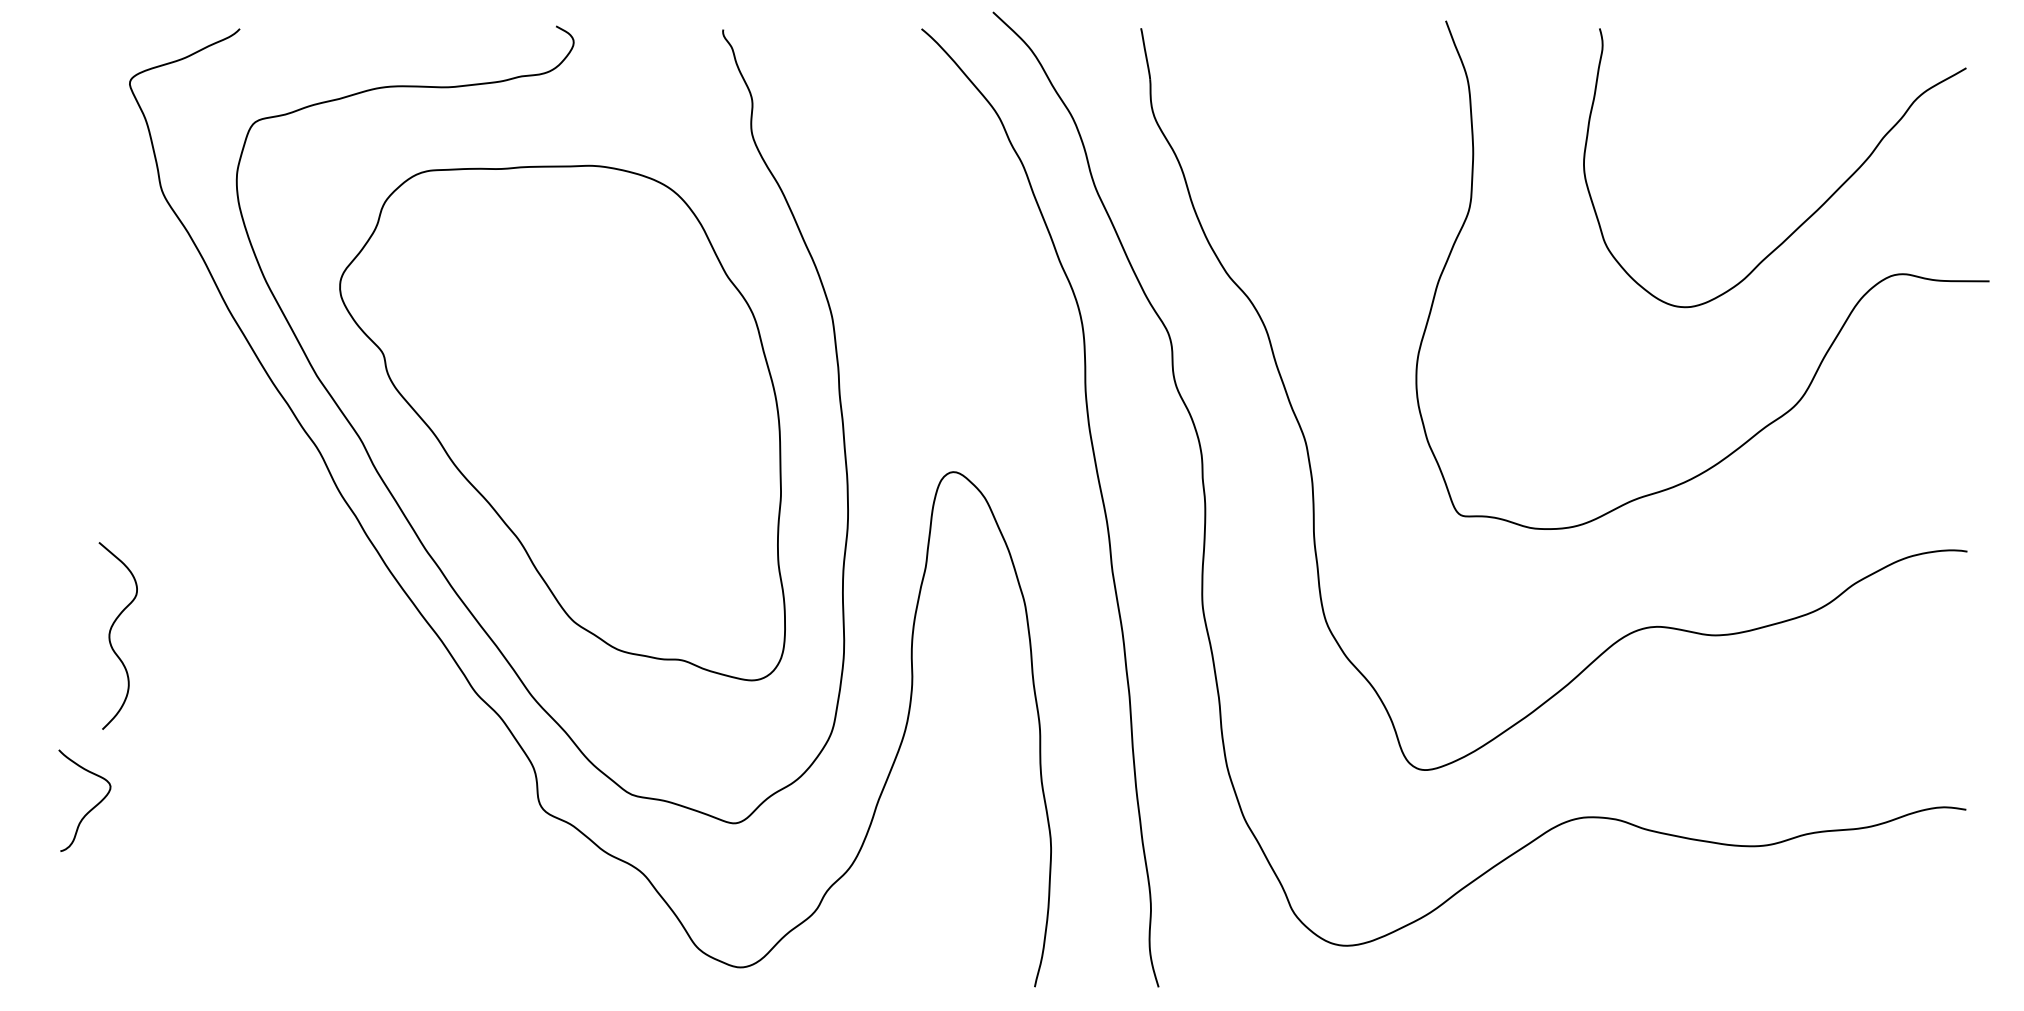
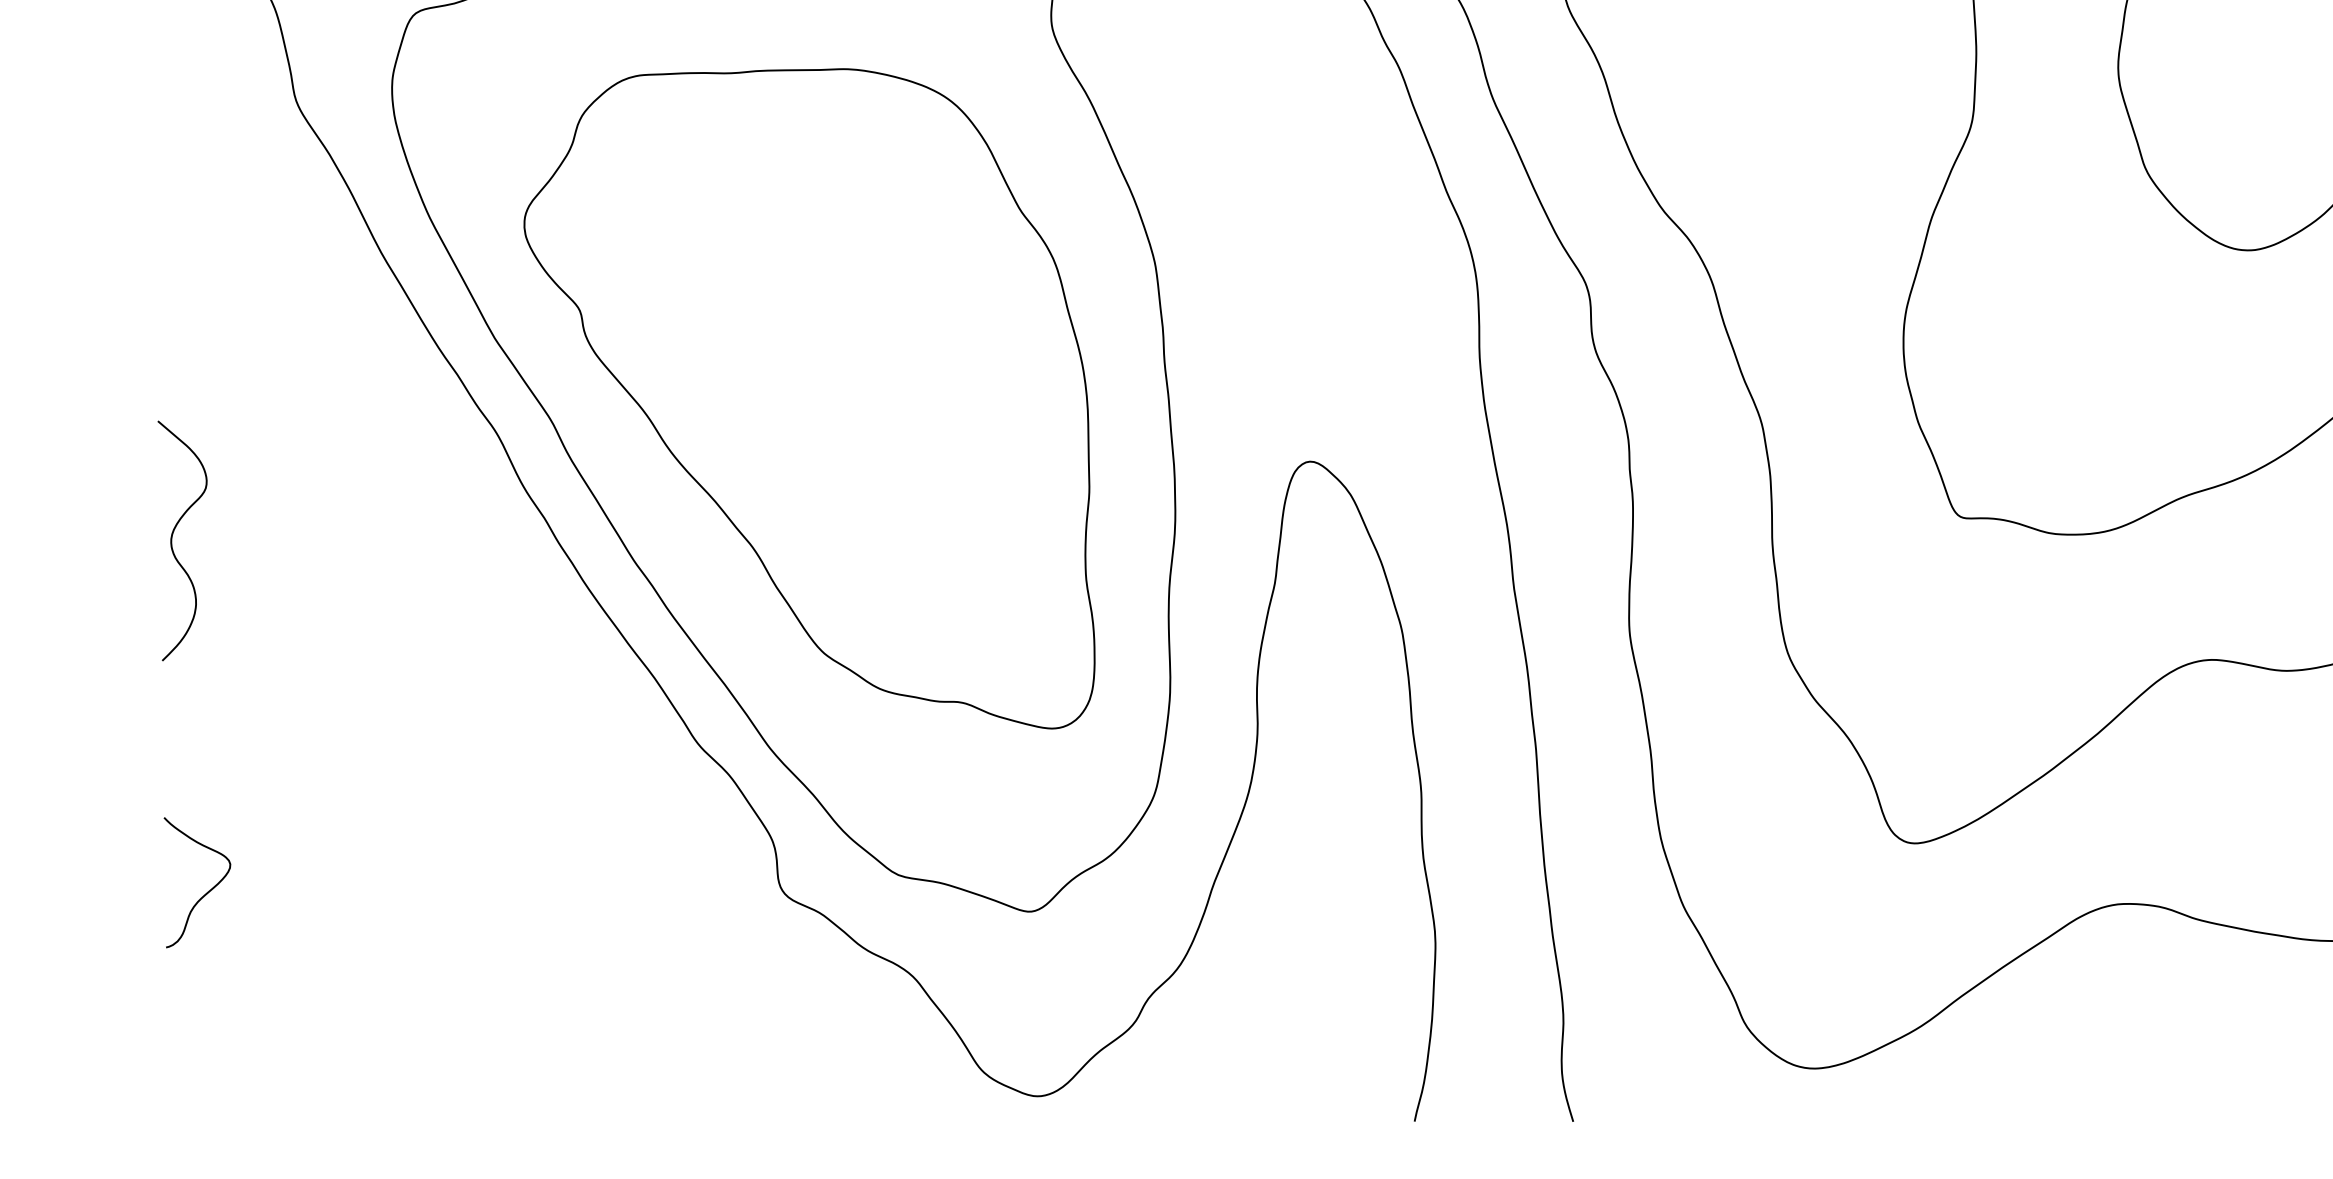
curve: (110, 635) -> (172, 540), moved

